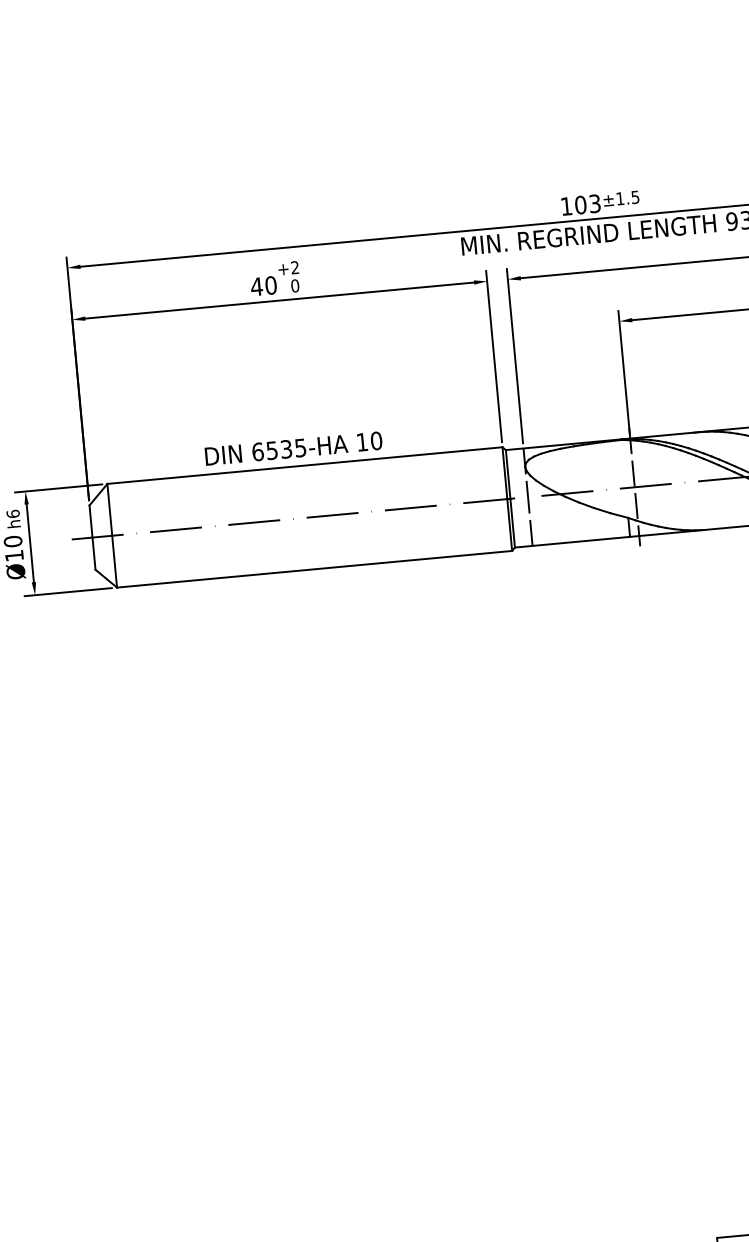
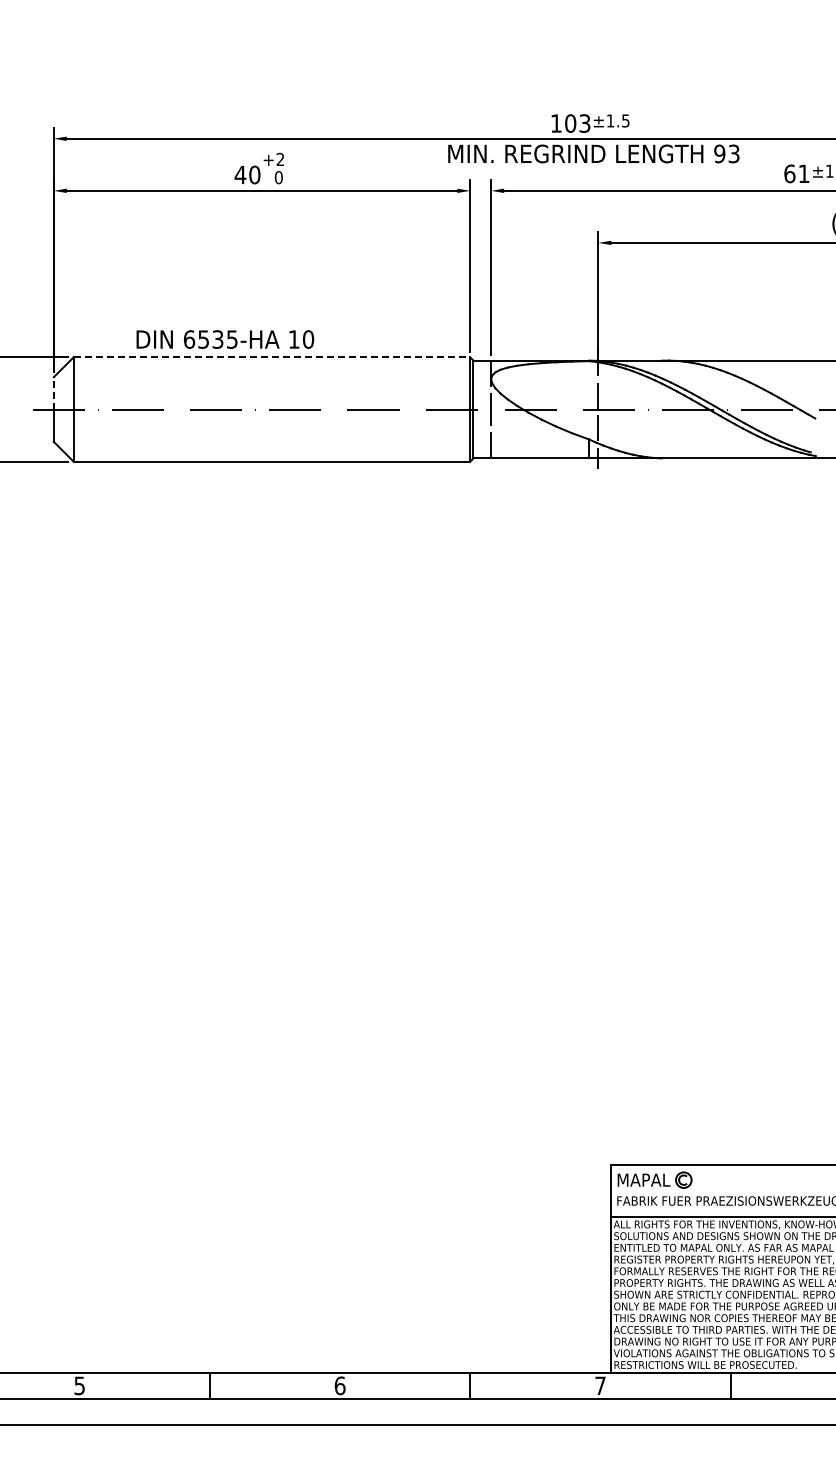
text: (293, 448) -> (225, 339), moved
line: (305, 465) -> (272, 357), solid -> dashed
line: (90, 520) -> (53, 392), solid -> dashed

